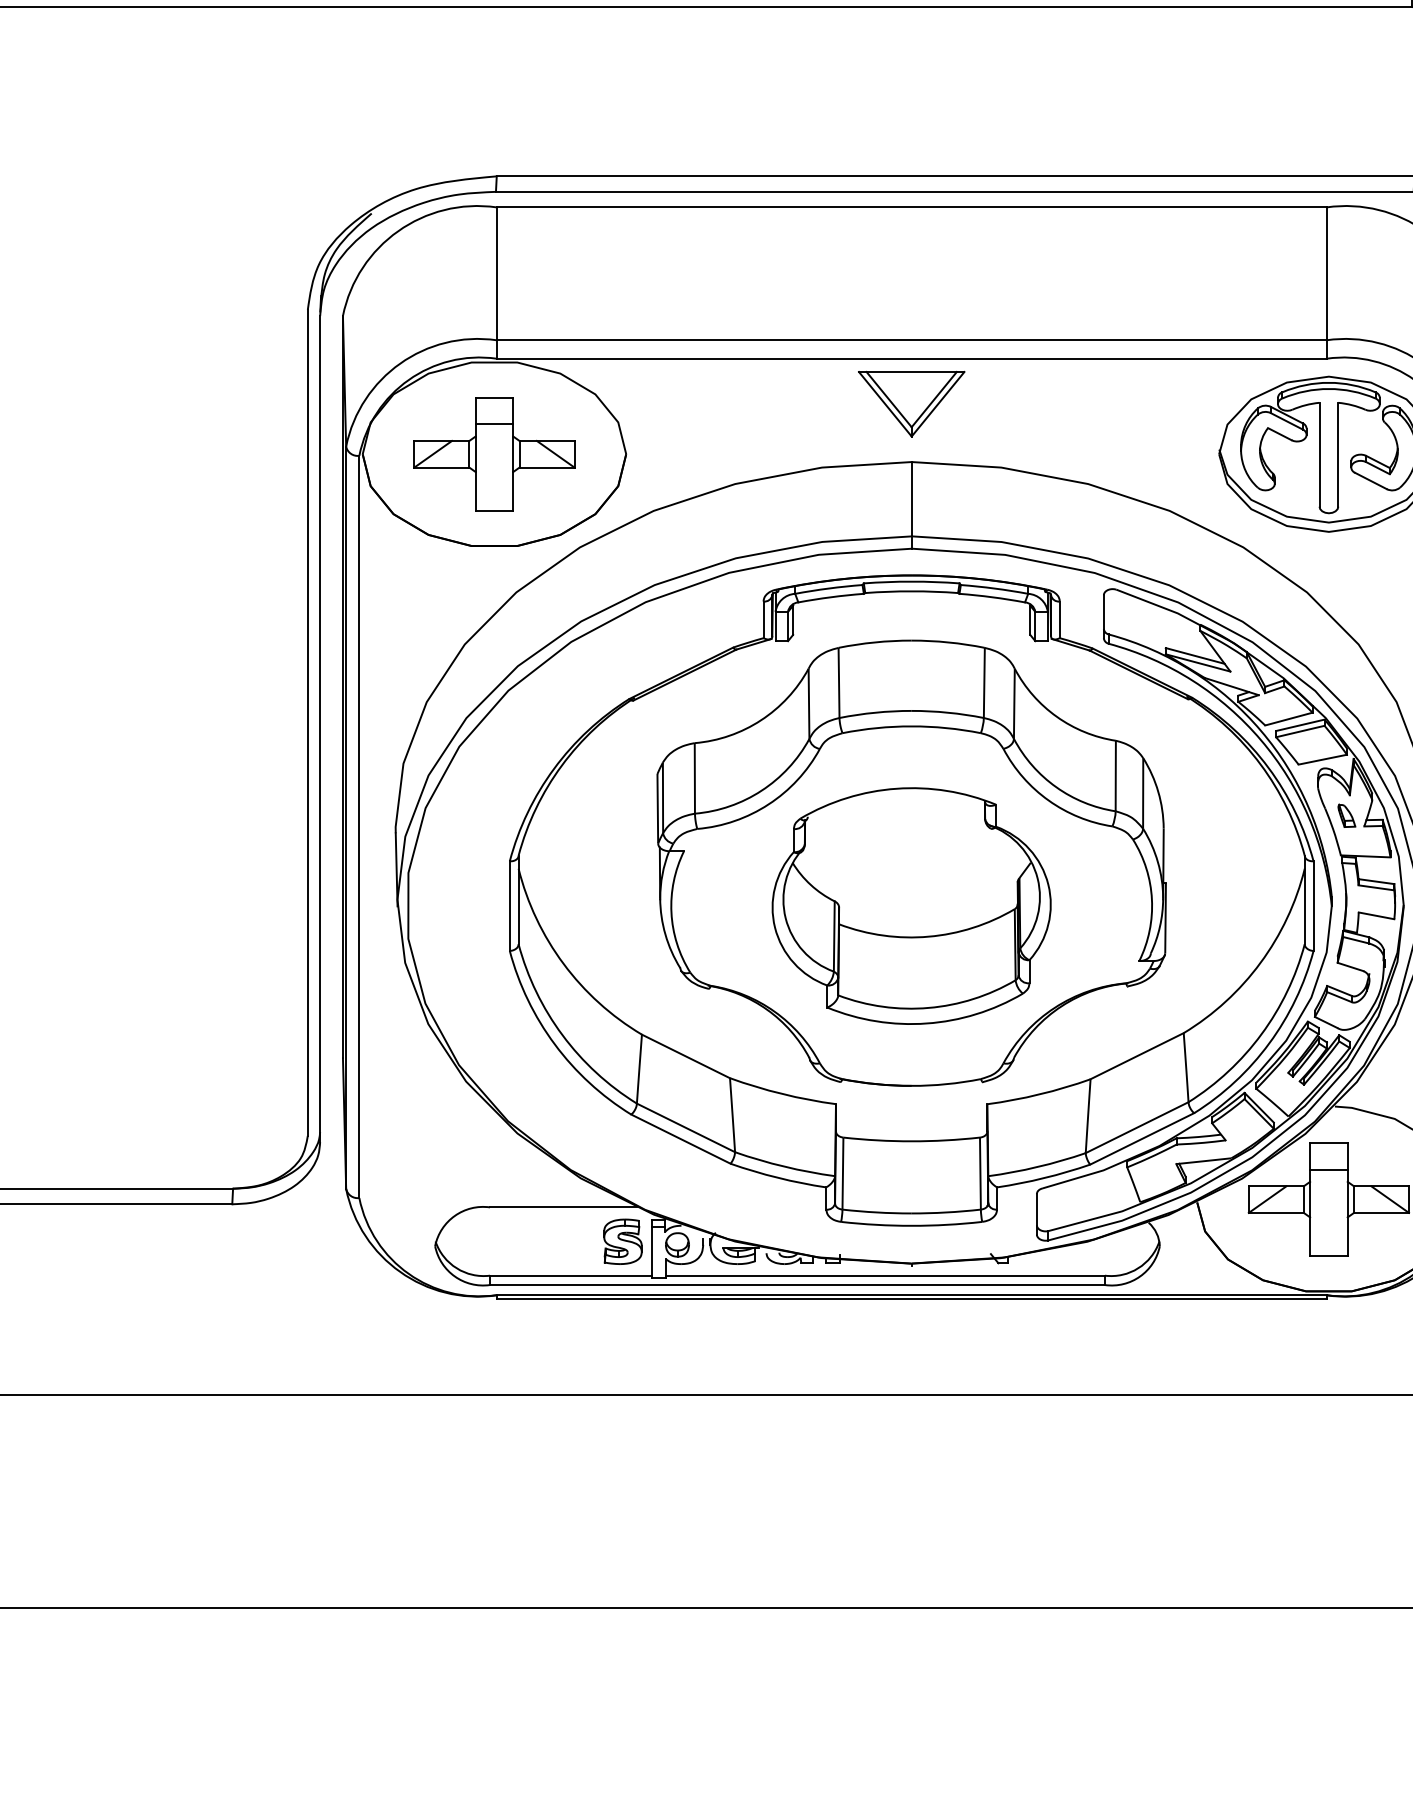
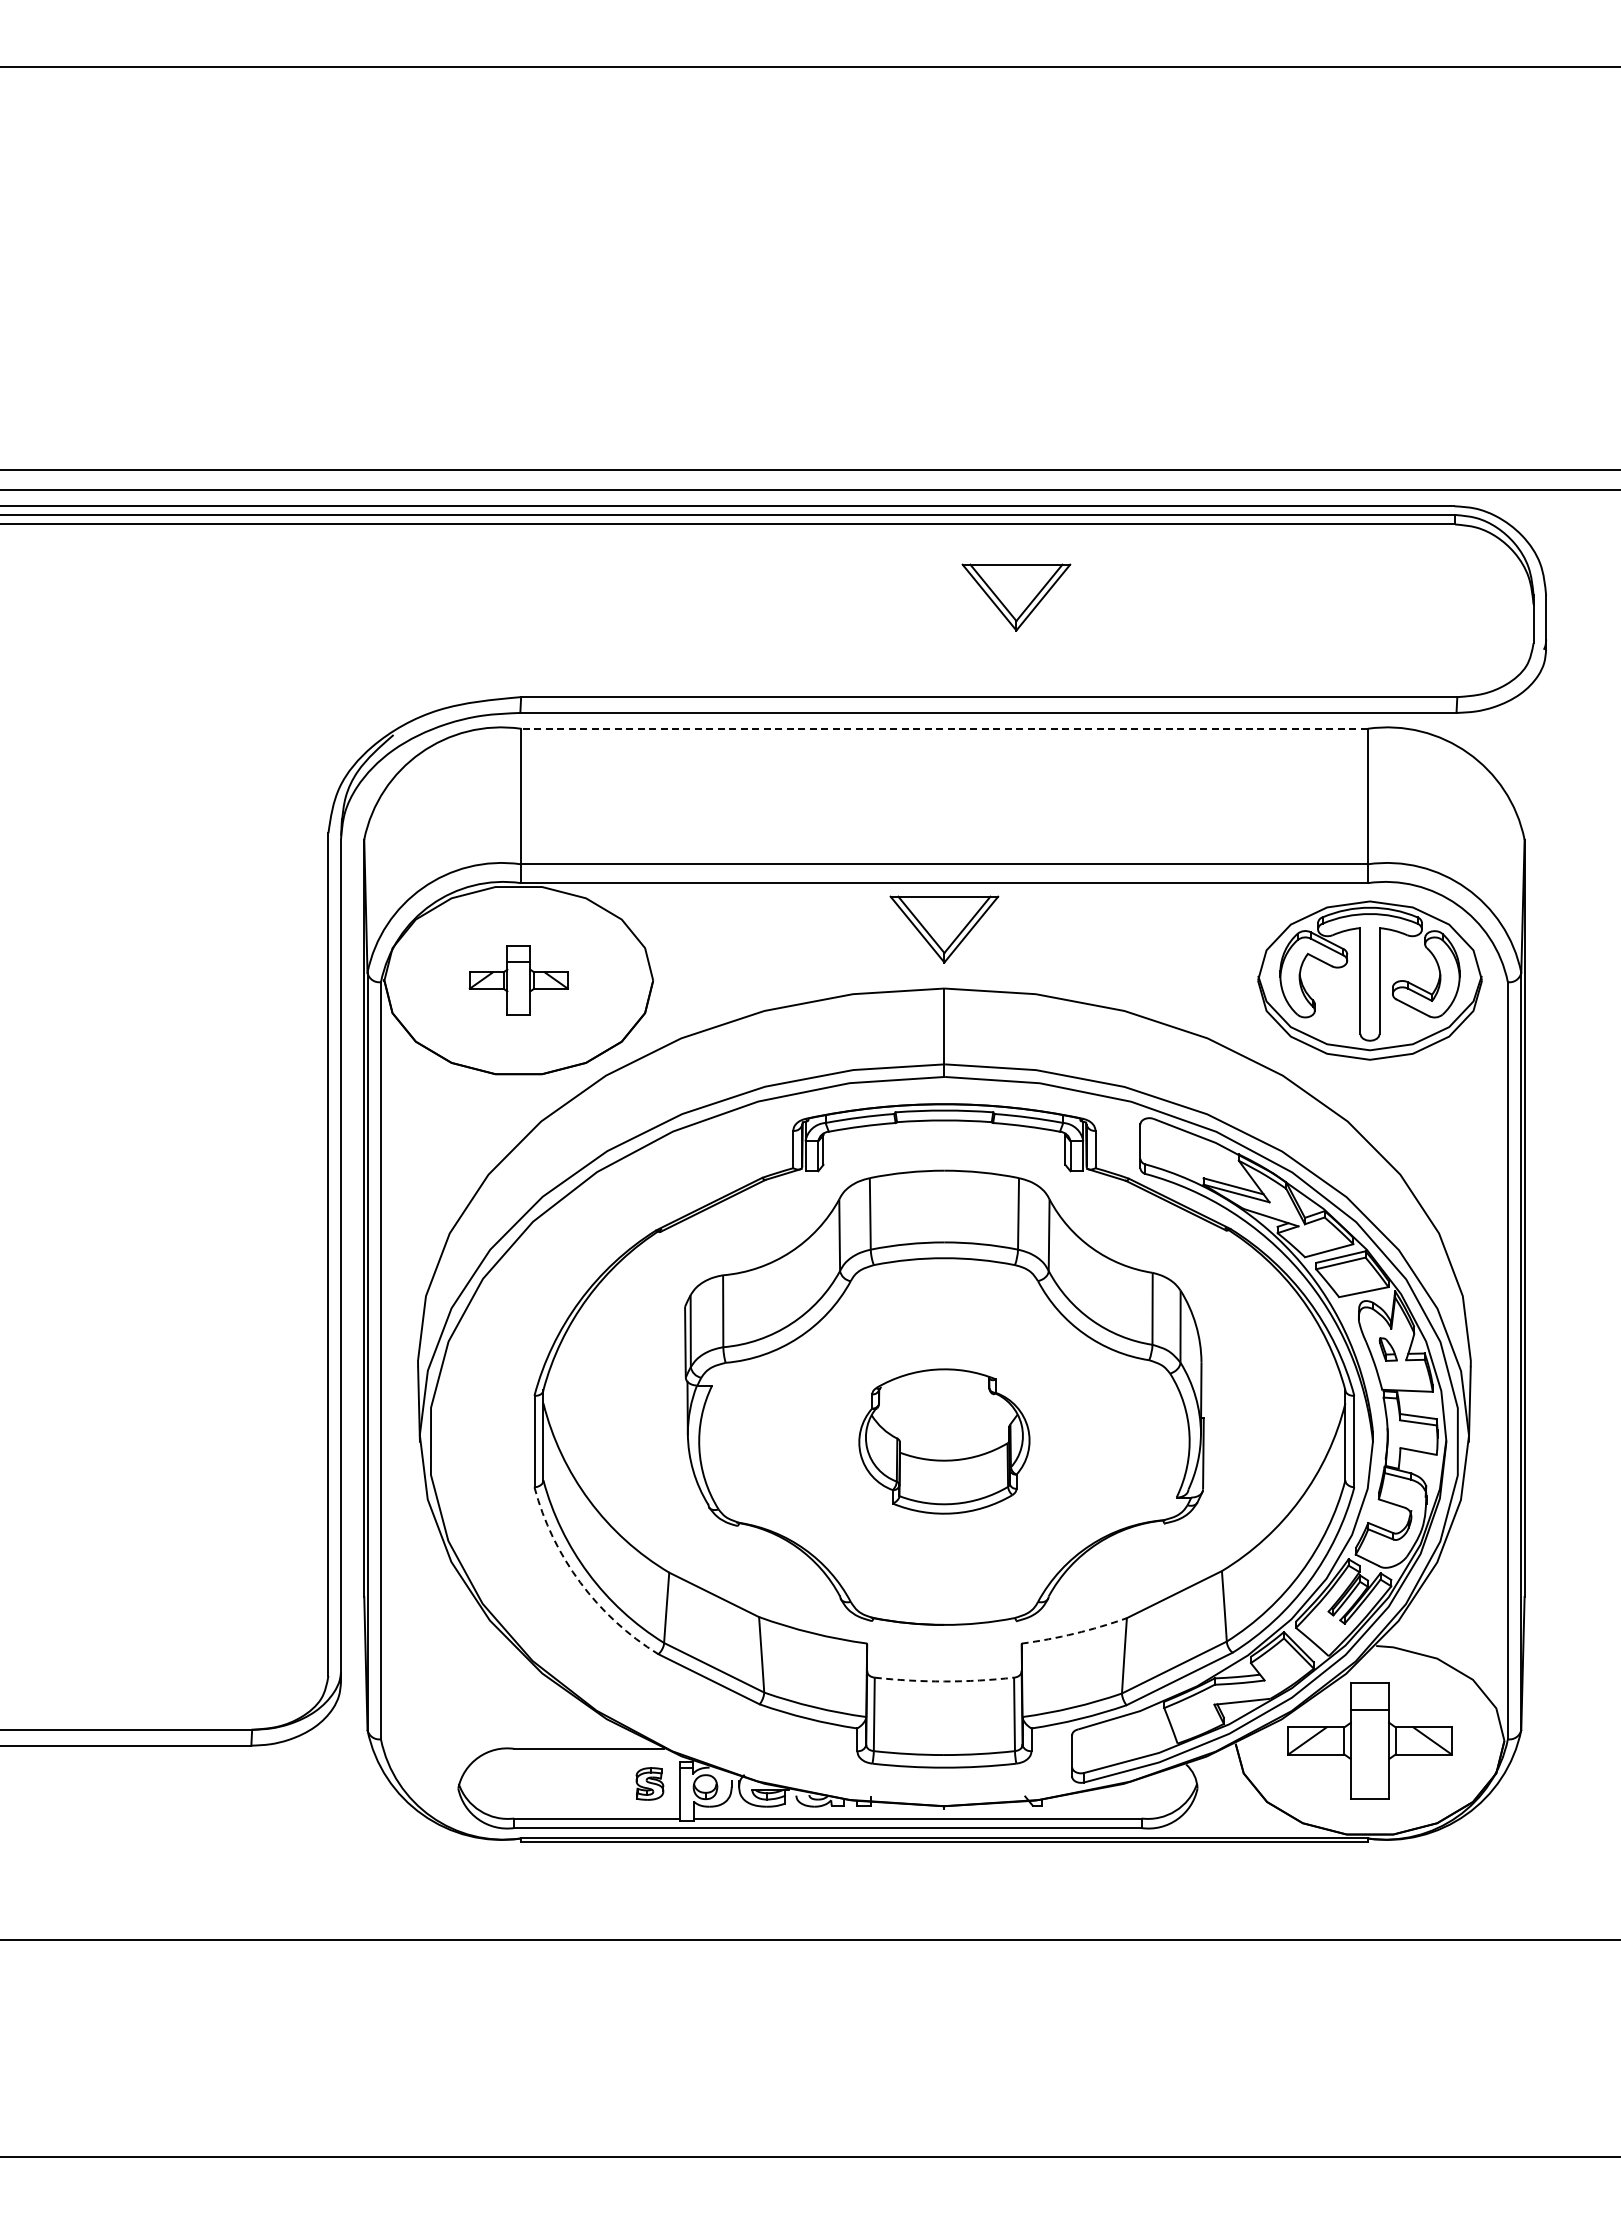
part: (982, 78) -> (1016, 597), added
line: (910, 207) -> (943, 728), solid -> dashed
part: (494, 454) -> (518, 980), size x0.6
part: (911, 906) -> (944, 1441), size x0.6
arc: (554, 1044) -> (580, 1582), solid -> dashed
arc: (1039, 1094) -> (1074, 1633), solid -> dashed
arc: (911, 1141) -> (944, 1681), solid -> dashed
part: (622, 1241) -> (649, 1783), size x0.7

